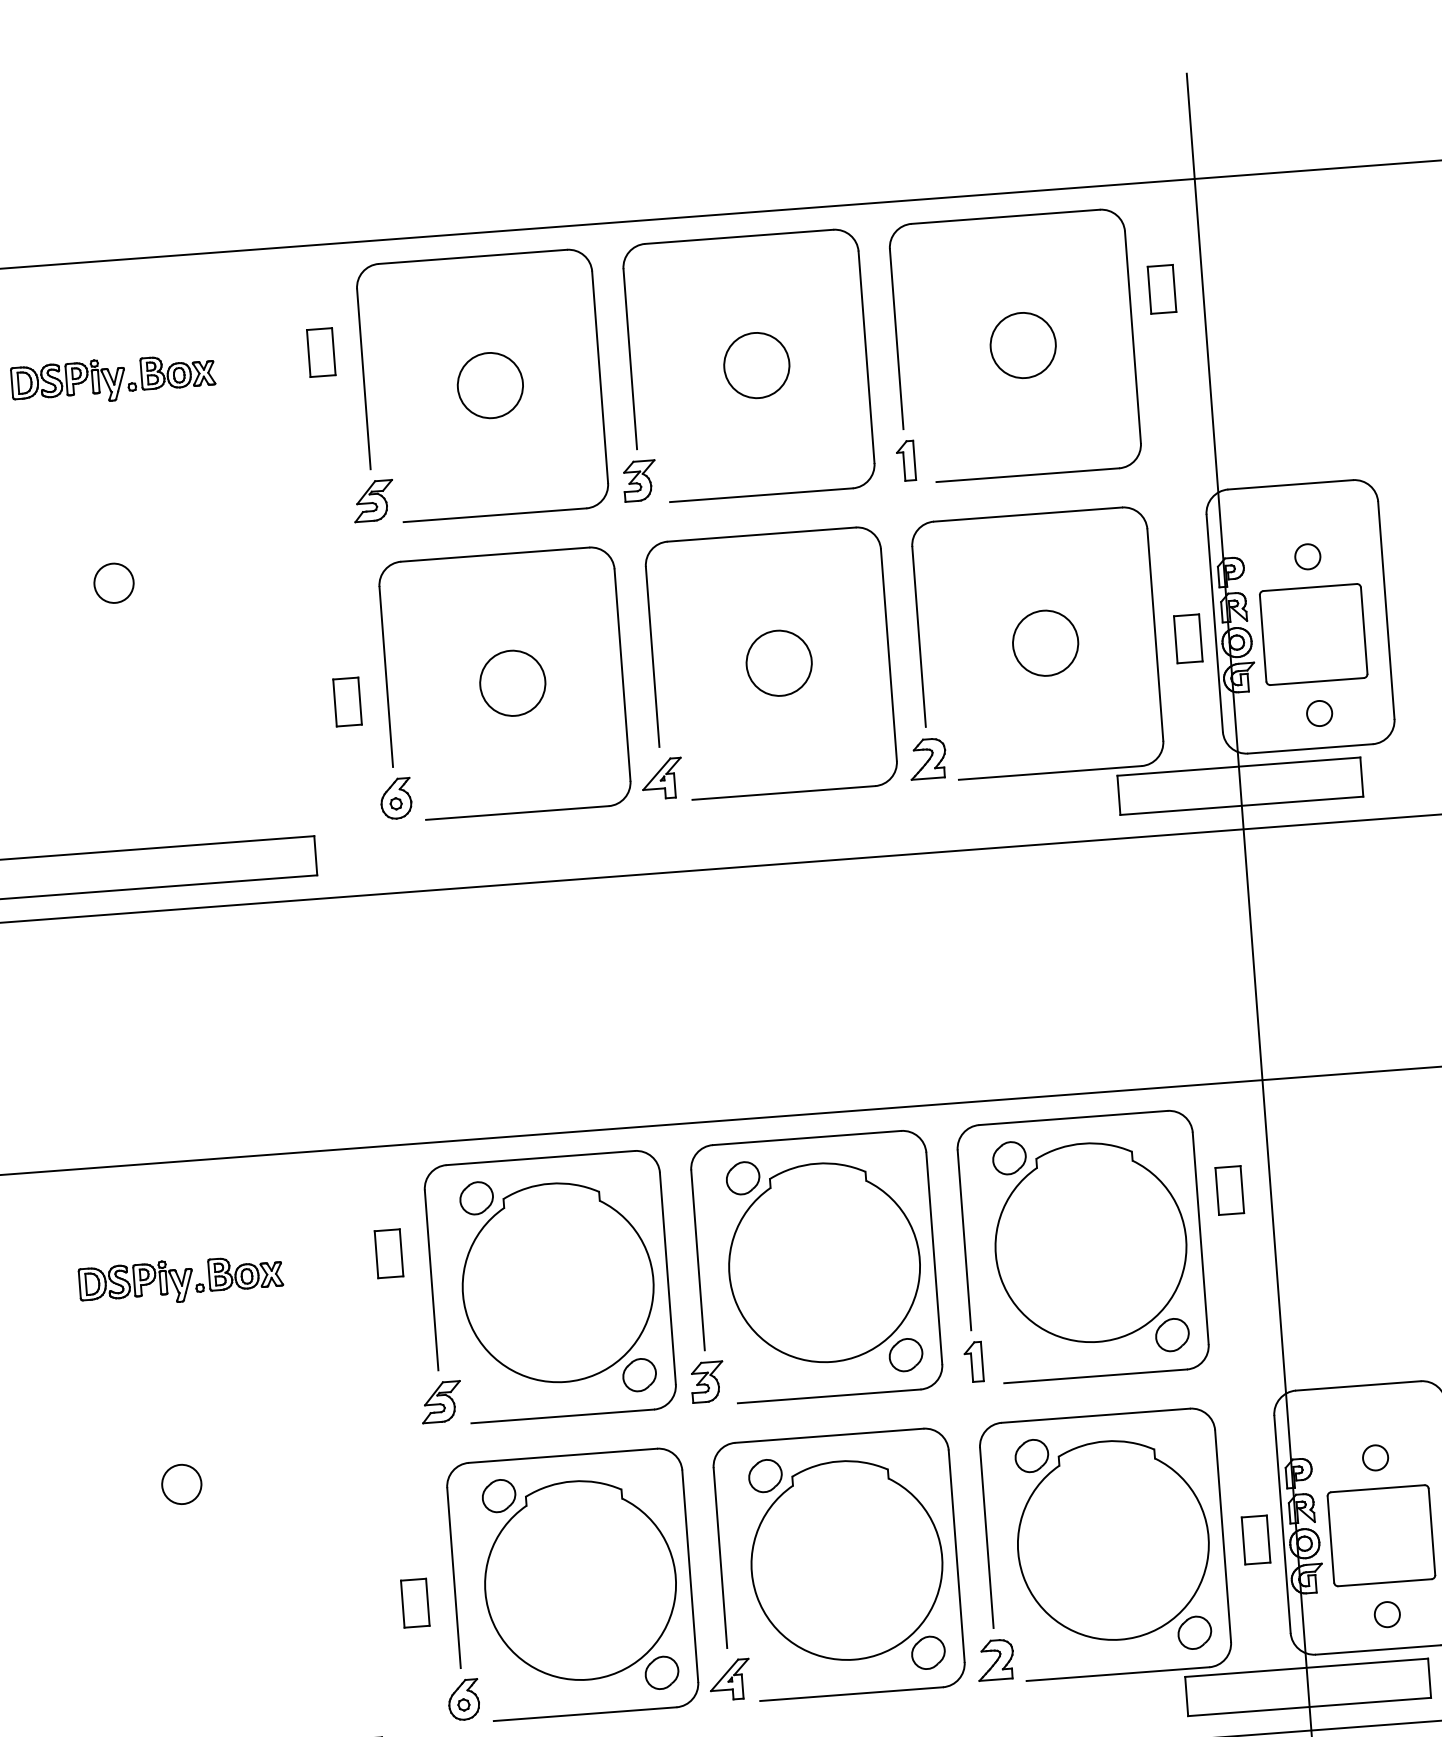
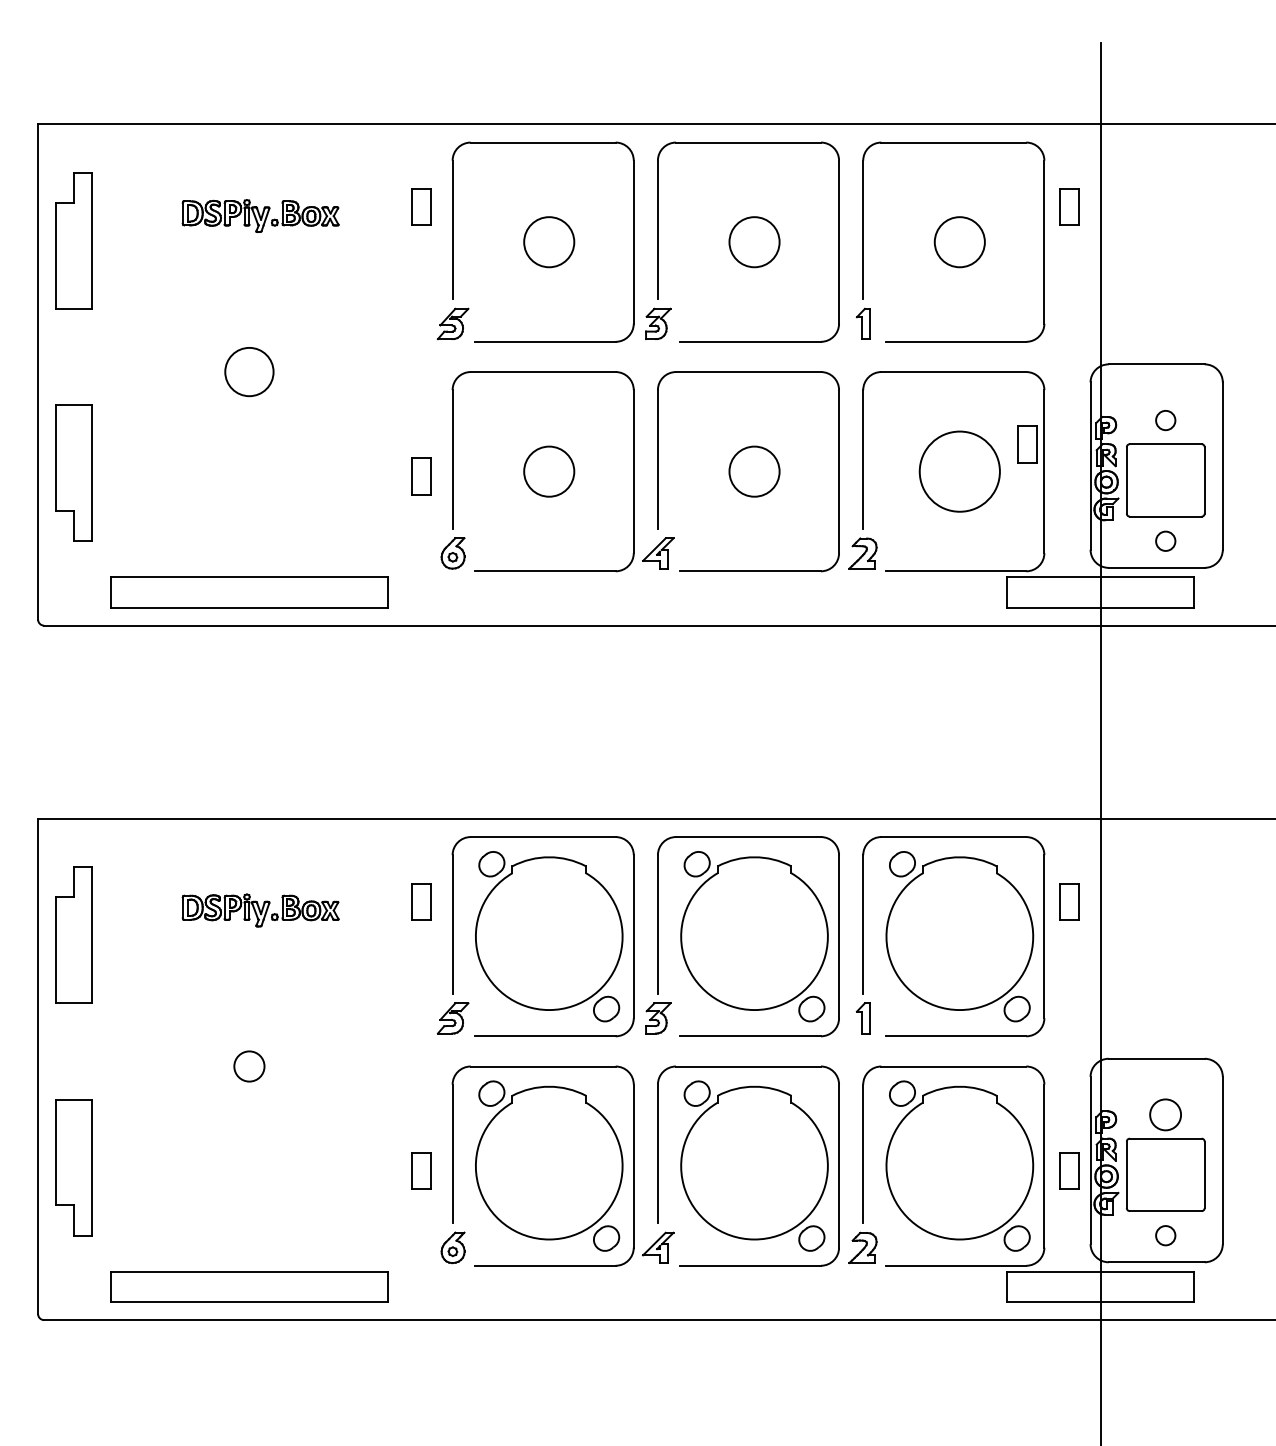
circle: (114, 582) -> (249, 371), size x1.6
part: (1188, 638) -> (1027, 444), moved
circle: (1045, 643) -> (959, 471), size x1.6
circle: (1375, 1457) -> (1165, 1114), size x1.6

